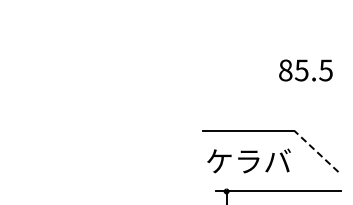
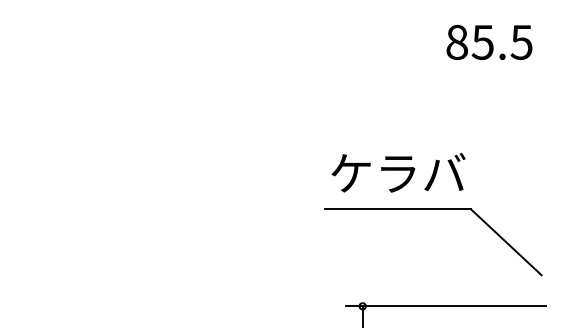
text: (305, 70) -> (488, 42), moved
line: (316, 151) -> (506, 242), dashed -> solid
text: (248, 160) -> (397, 171), moved

